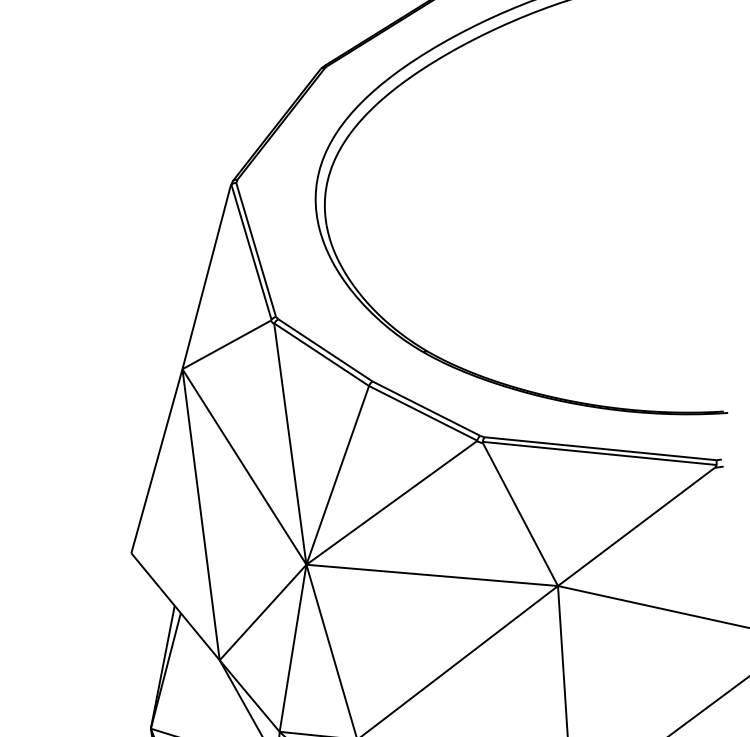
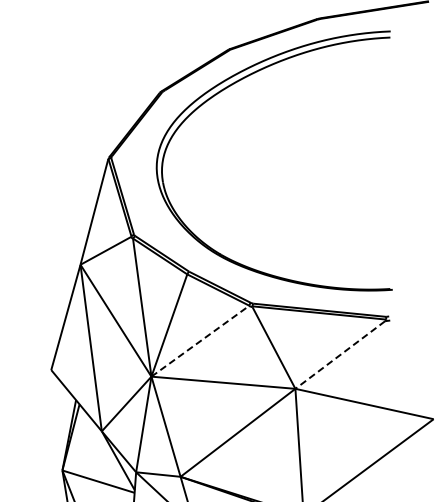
line: (392, 503) -> (200, 341), solid -> dashed
line: (635, 527) -> (339, 355), solid -> dashed

